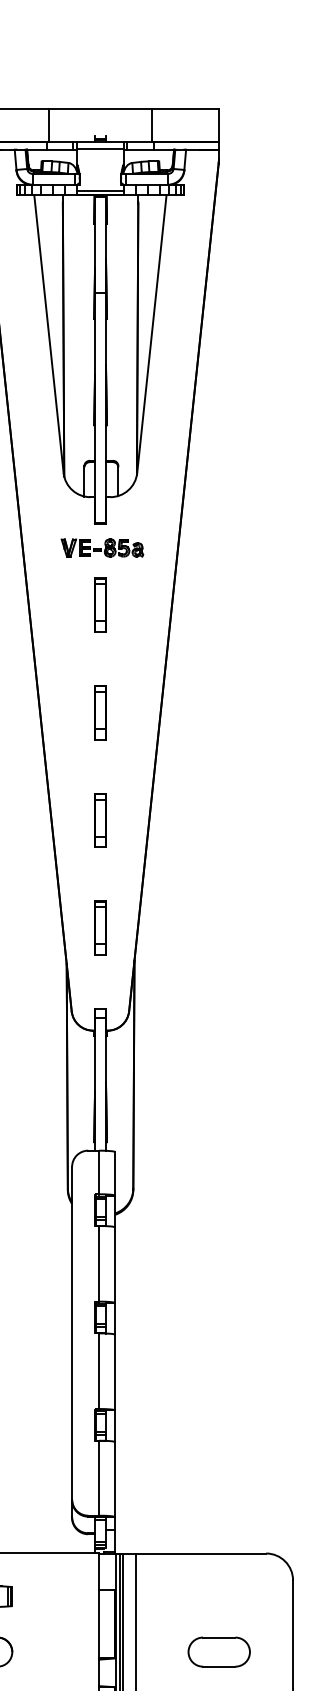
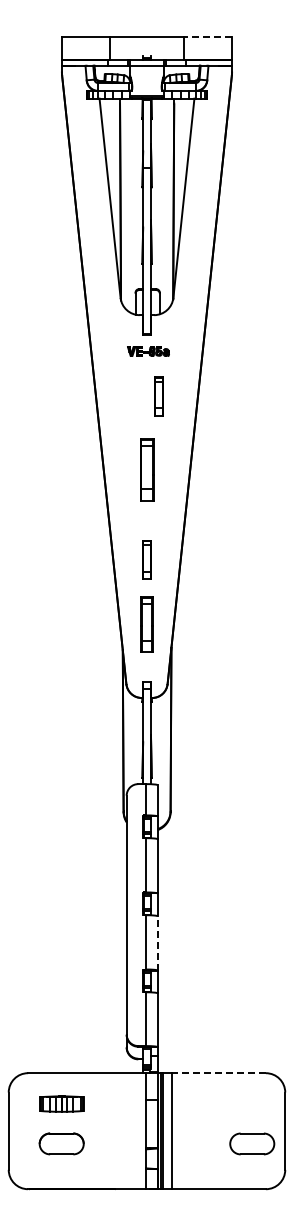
line: (184, 108) -> (207, 36), solid -> dashed
part: (102, 547) -> (148, 351), size x0.7
part: (99, 604) -> (158, 396), moved
part: (99, 712) -> (146, 469), size x1.6
part: (99, 819) -> (146, 559), moved
part: (99, 928) -> (146, 624), size x1.4
line: (115, 1371) -> (157, 942), solid -> dashed
line: (201, 1553) -> (219, 1073), solid -> dashed
part: (219, 1651) -> (252, 1143), moved

